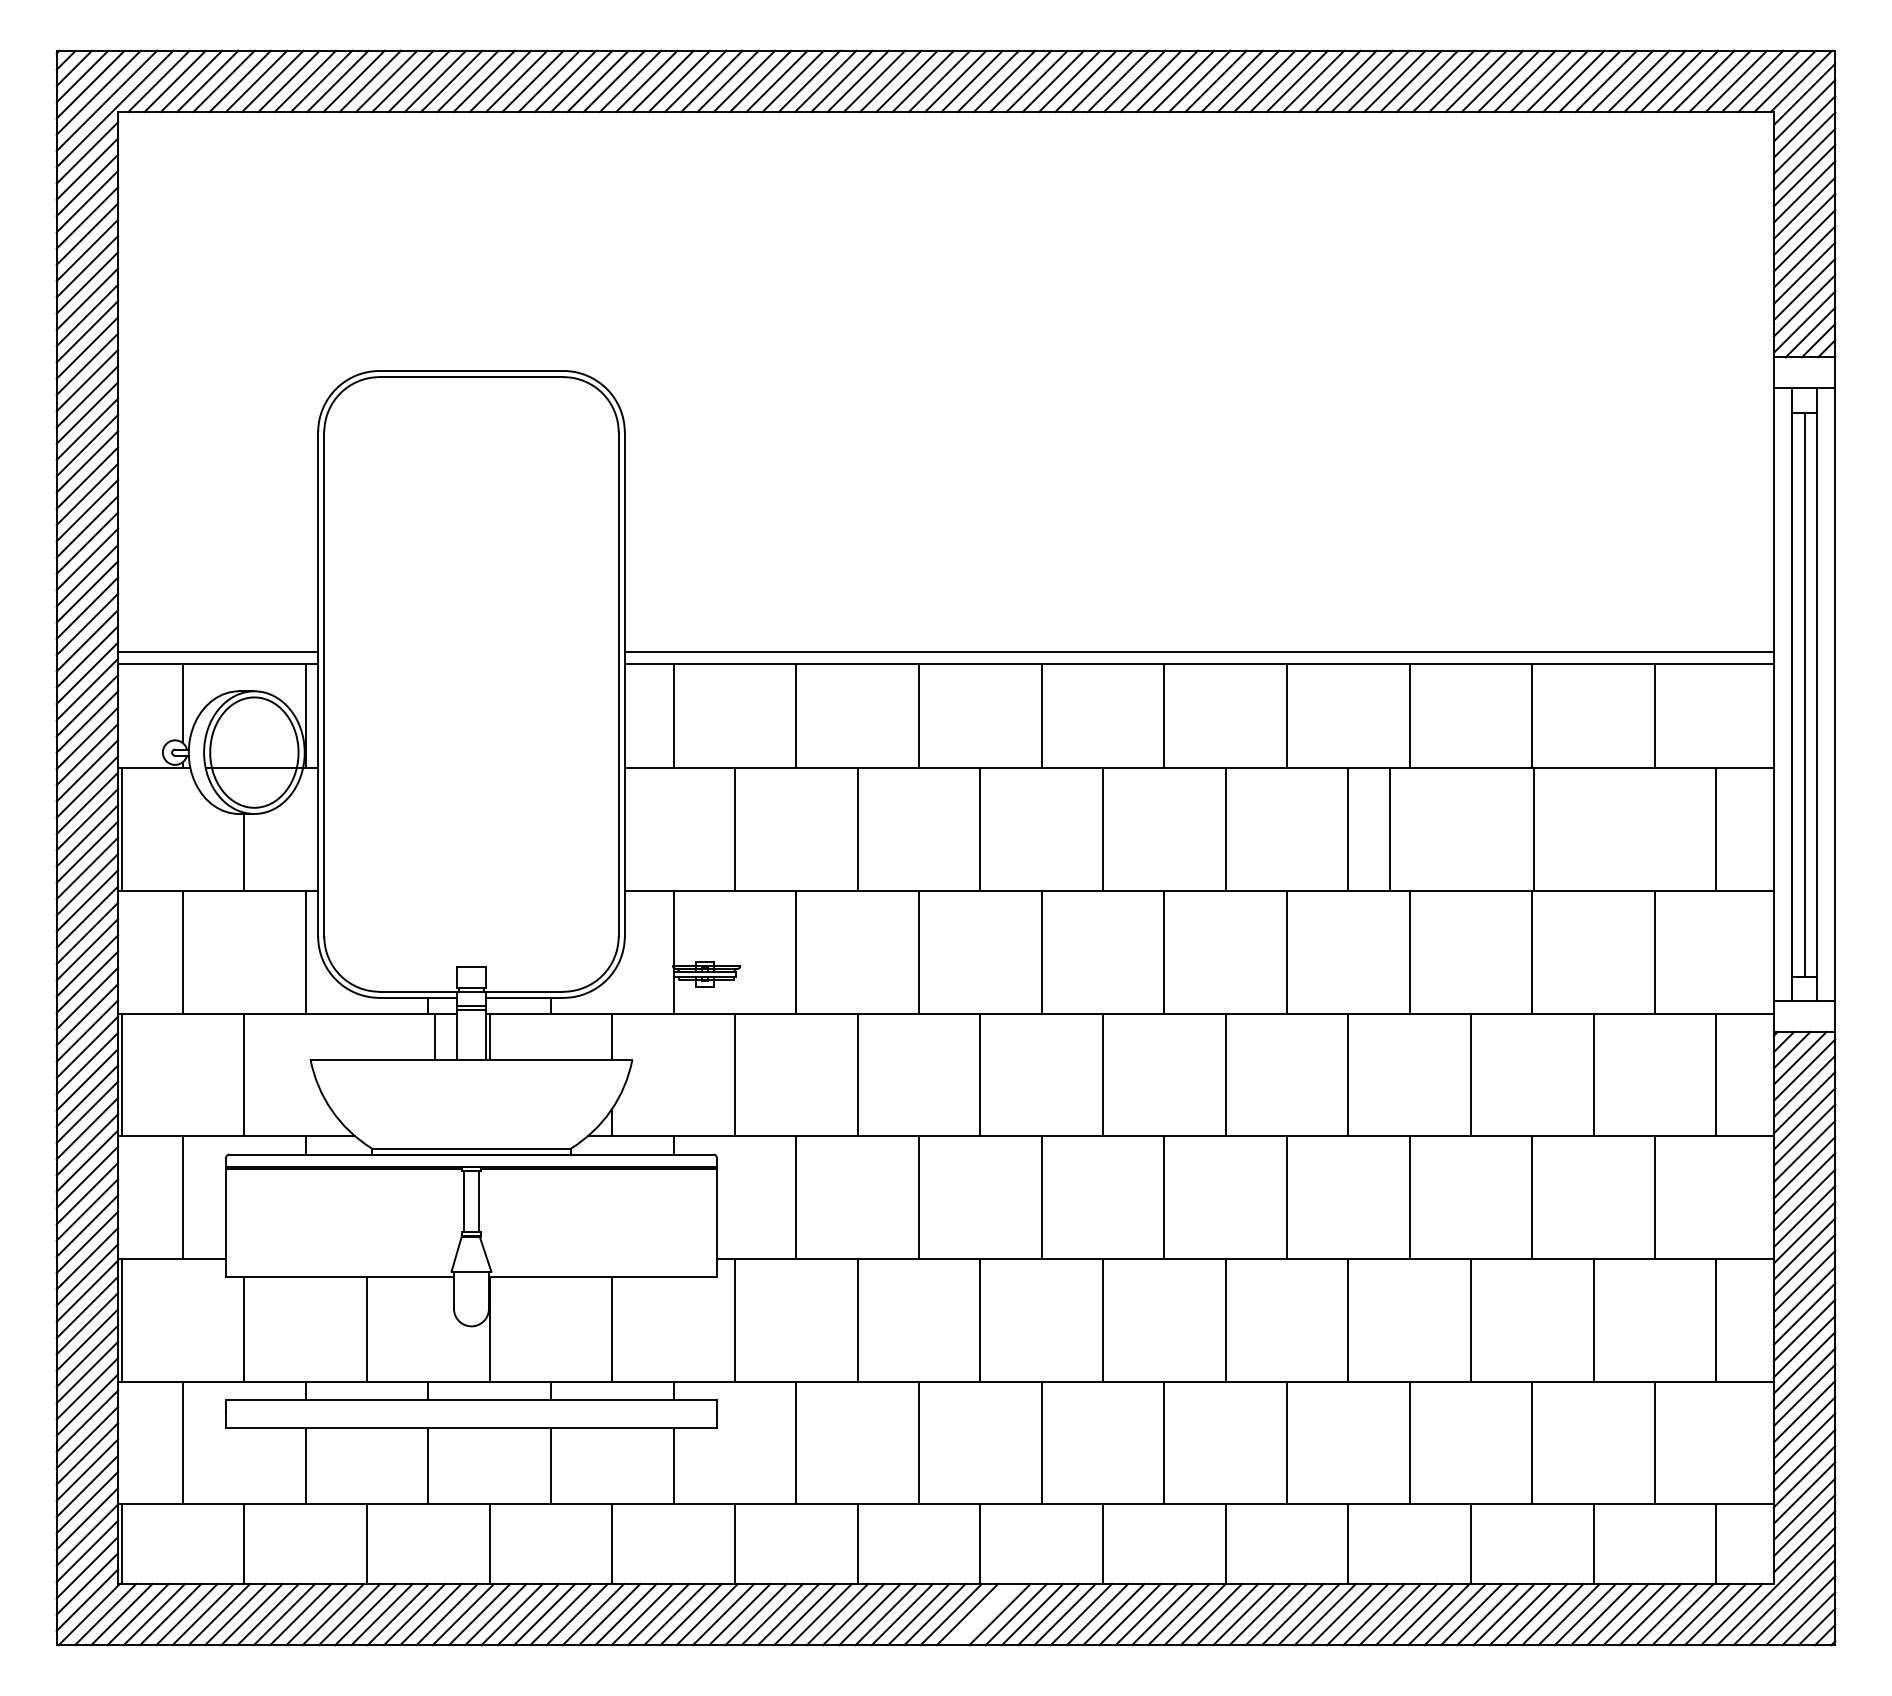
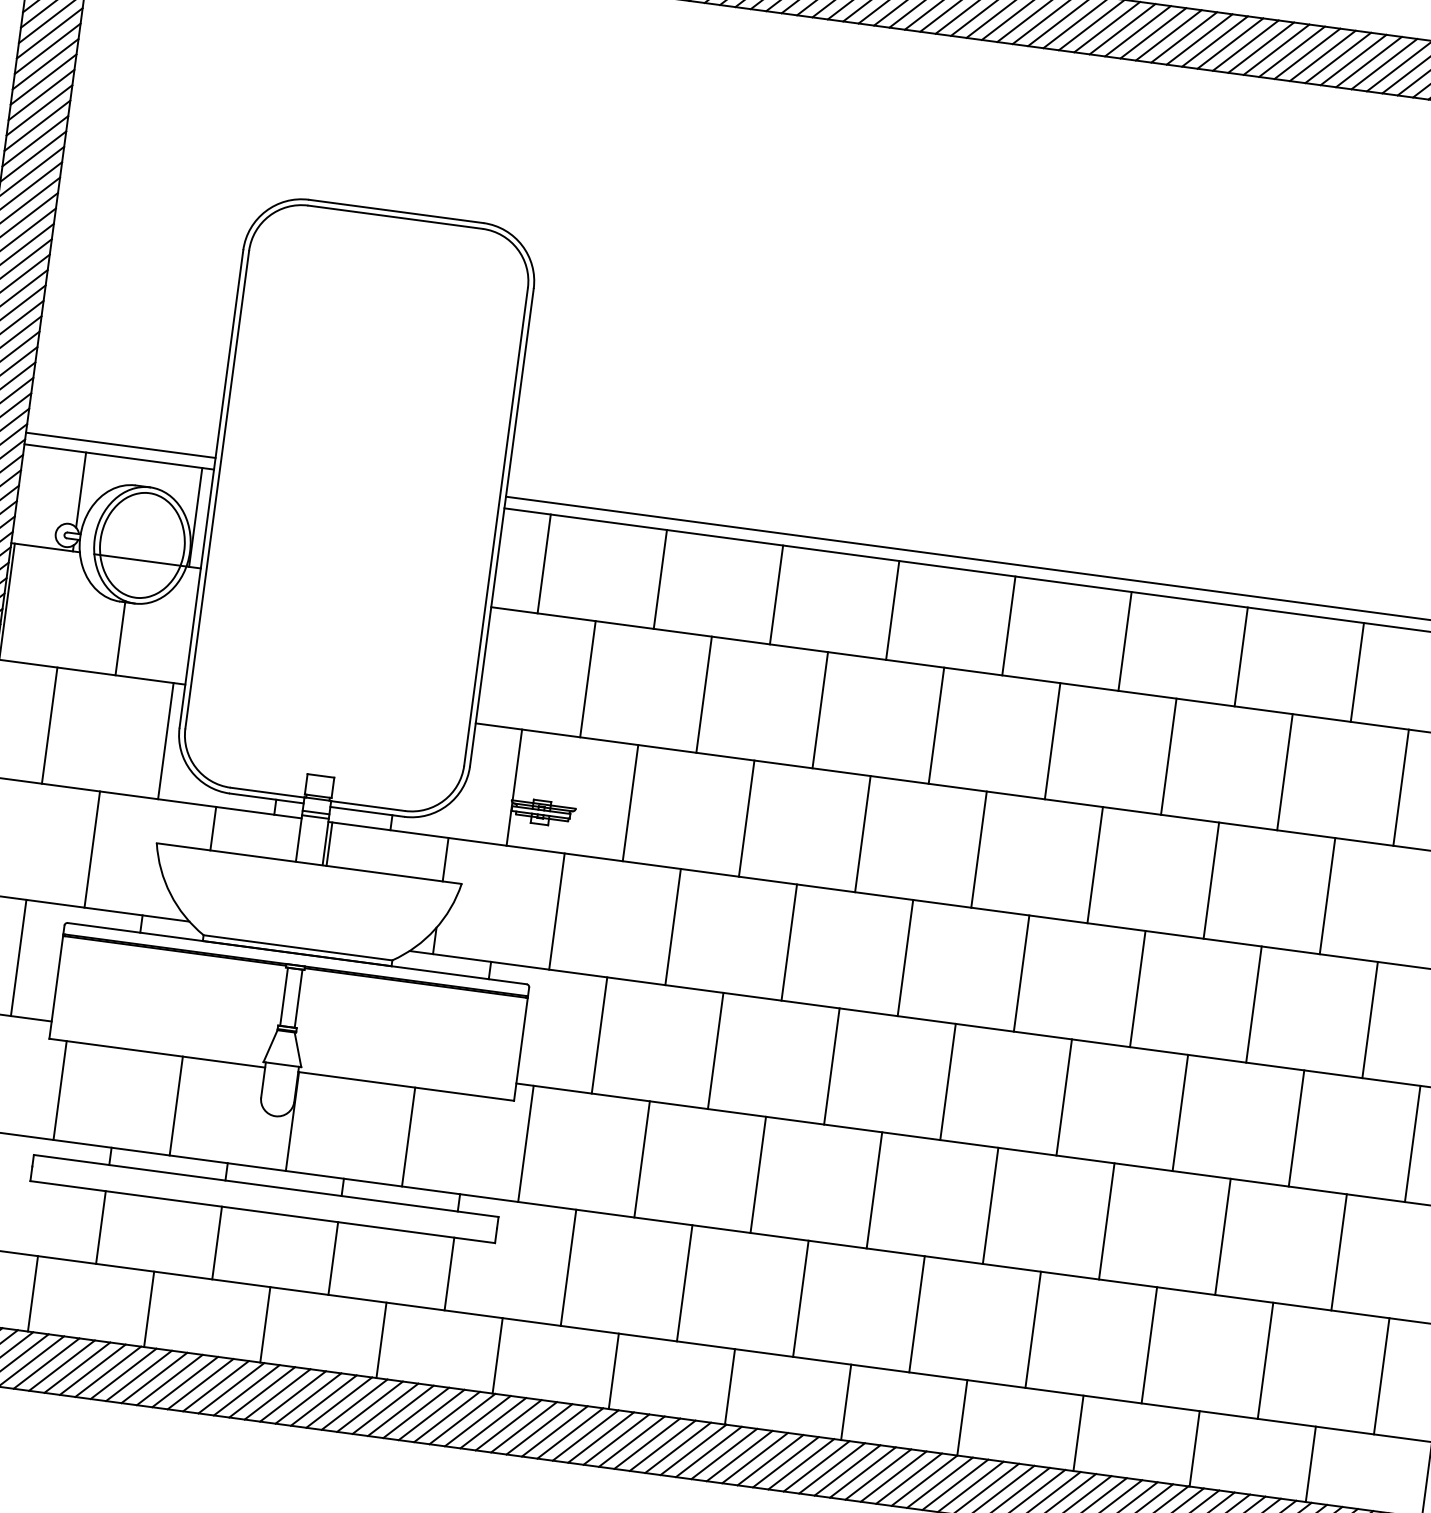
line: (1390, 829) -> (1285, 772), moved
line: (1533, 829) -> (1400, 787), moved
line: (435, 1036) -> (213, 828), moved
line: (983, 1614) -> (724, 1453), added

